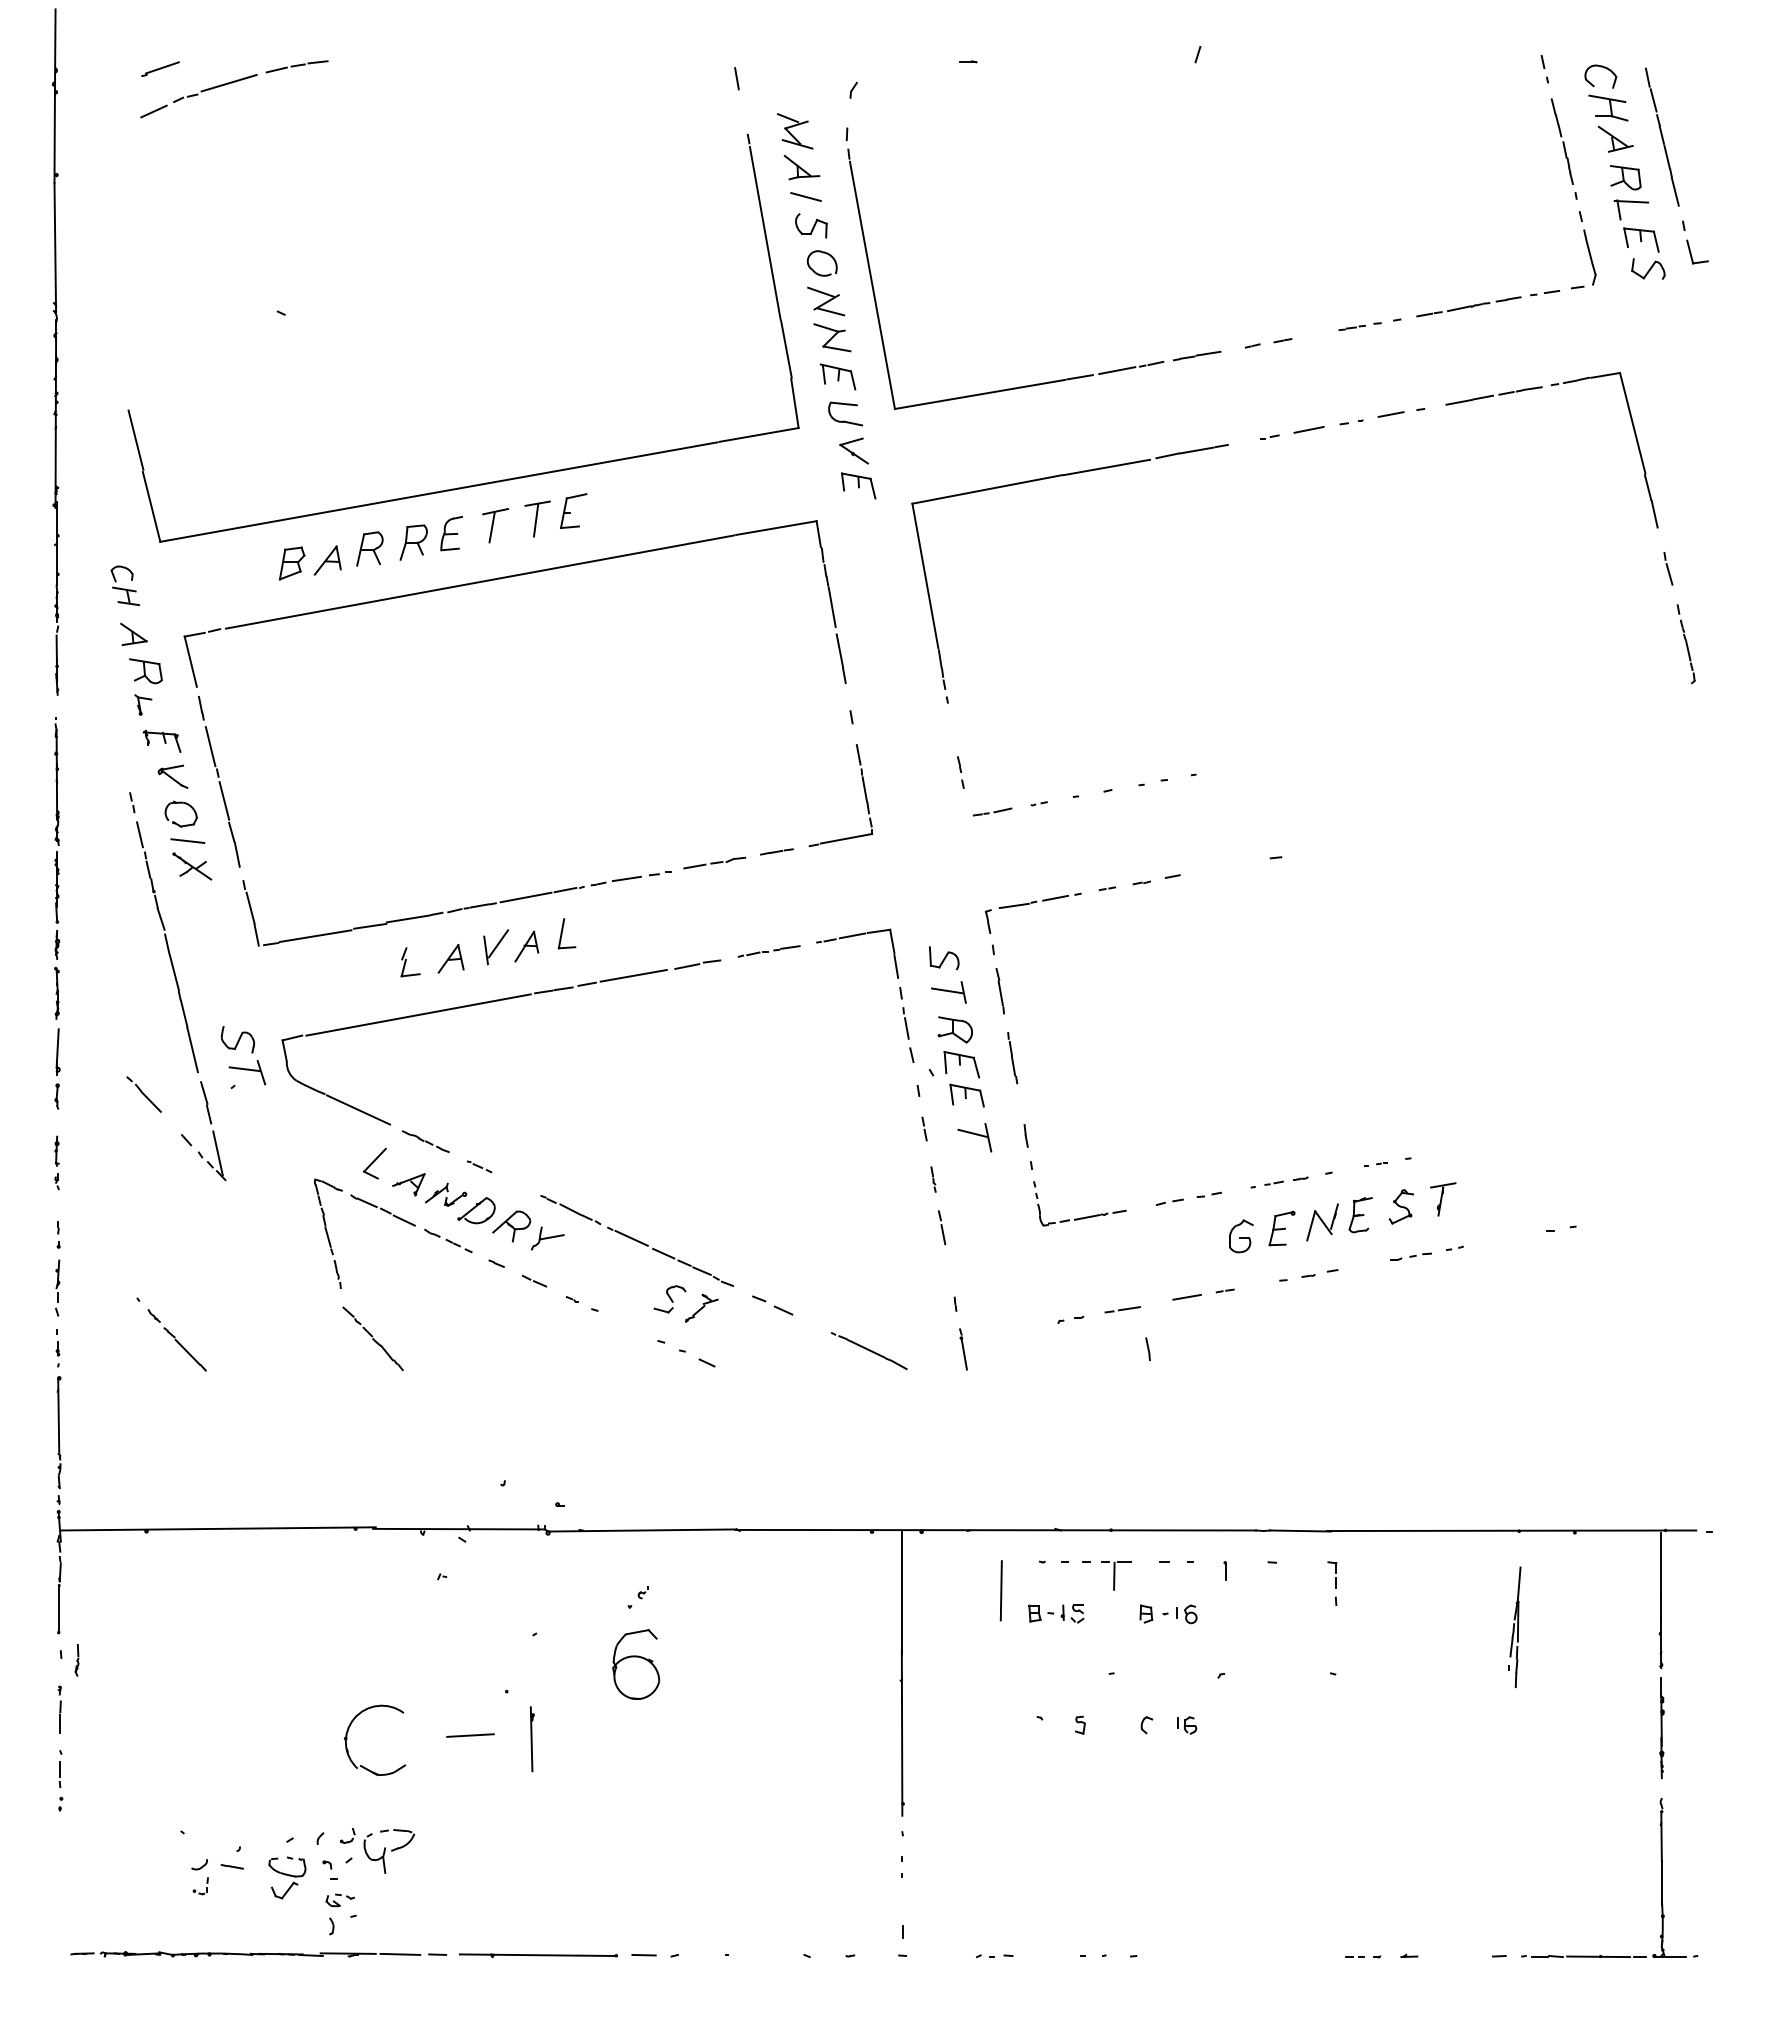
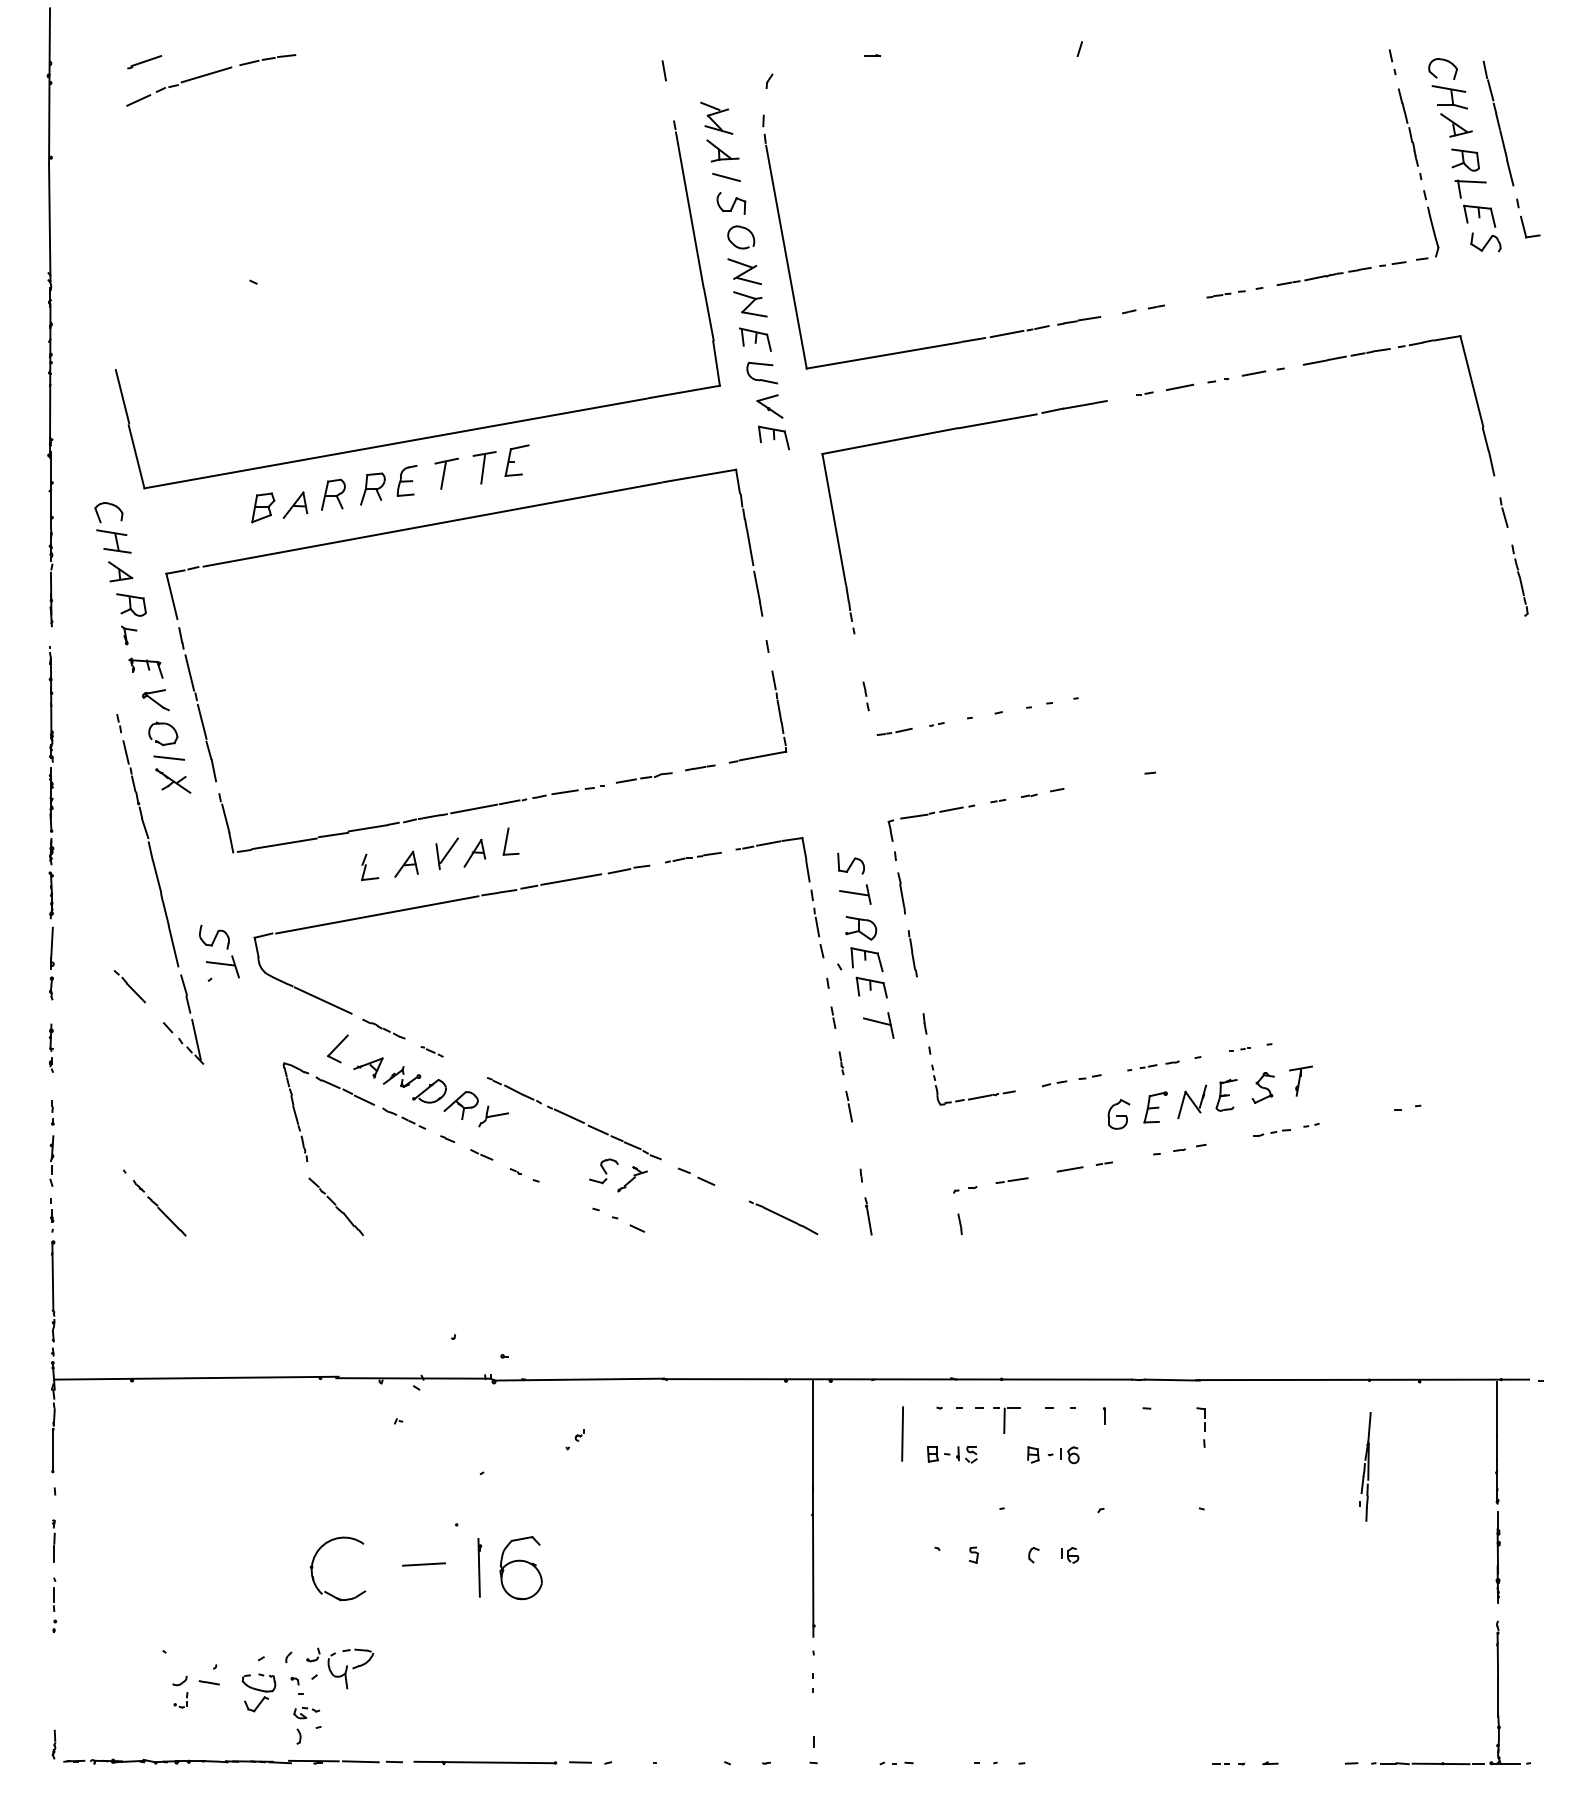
part: (124, 585) -> (112, 527), size x1.43
line: (1147, 1348) -> (959, 1223), moved
part: (76, 1660) -> (53, 1744), moved
part: (636, 1664) -> (521, 1568), moved

